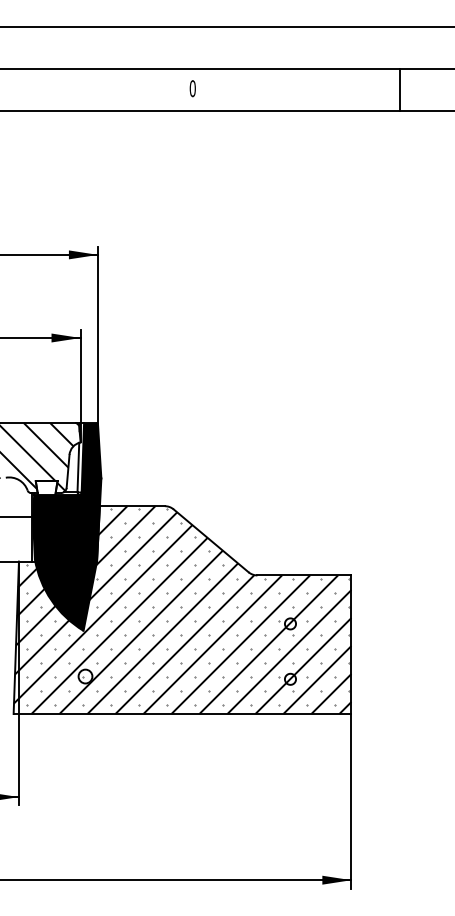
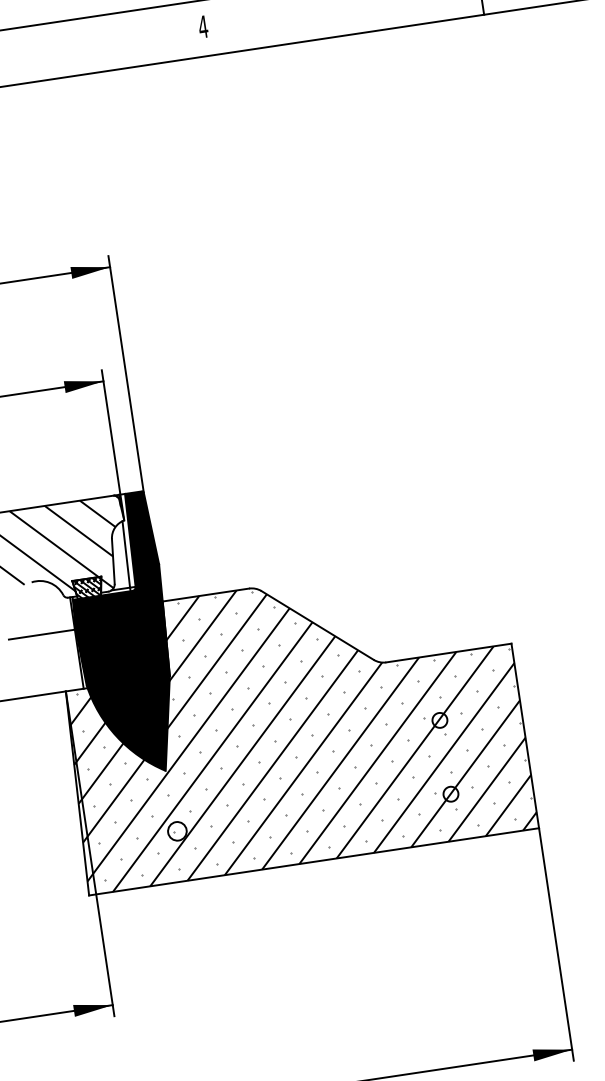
text: (192, 88) -> (202, 26), 0 -> 4
hatch: (46, 488) -> (87, 588), added

